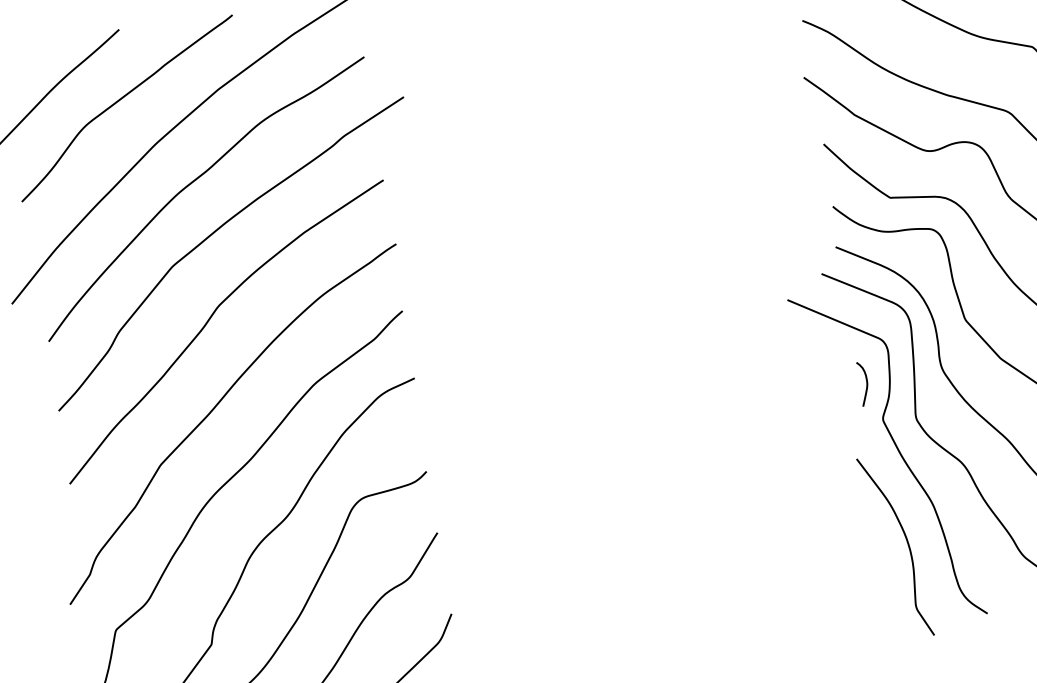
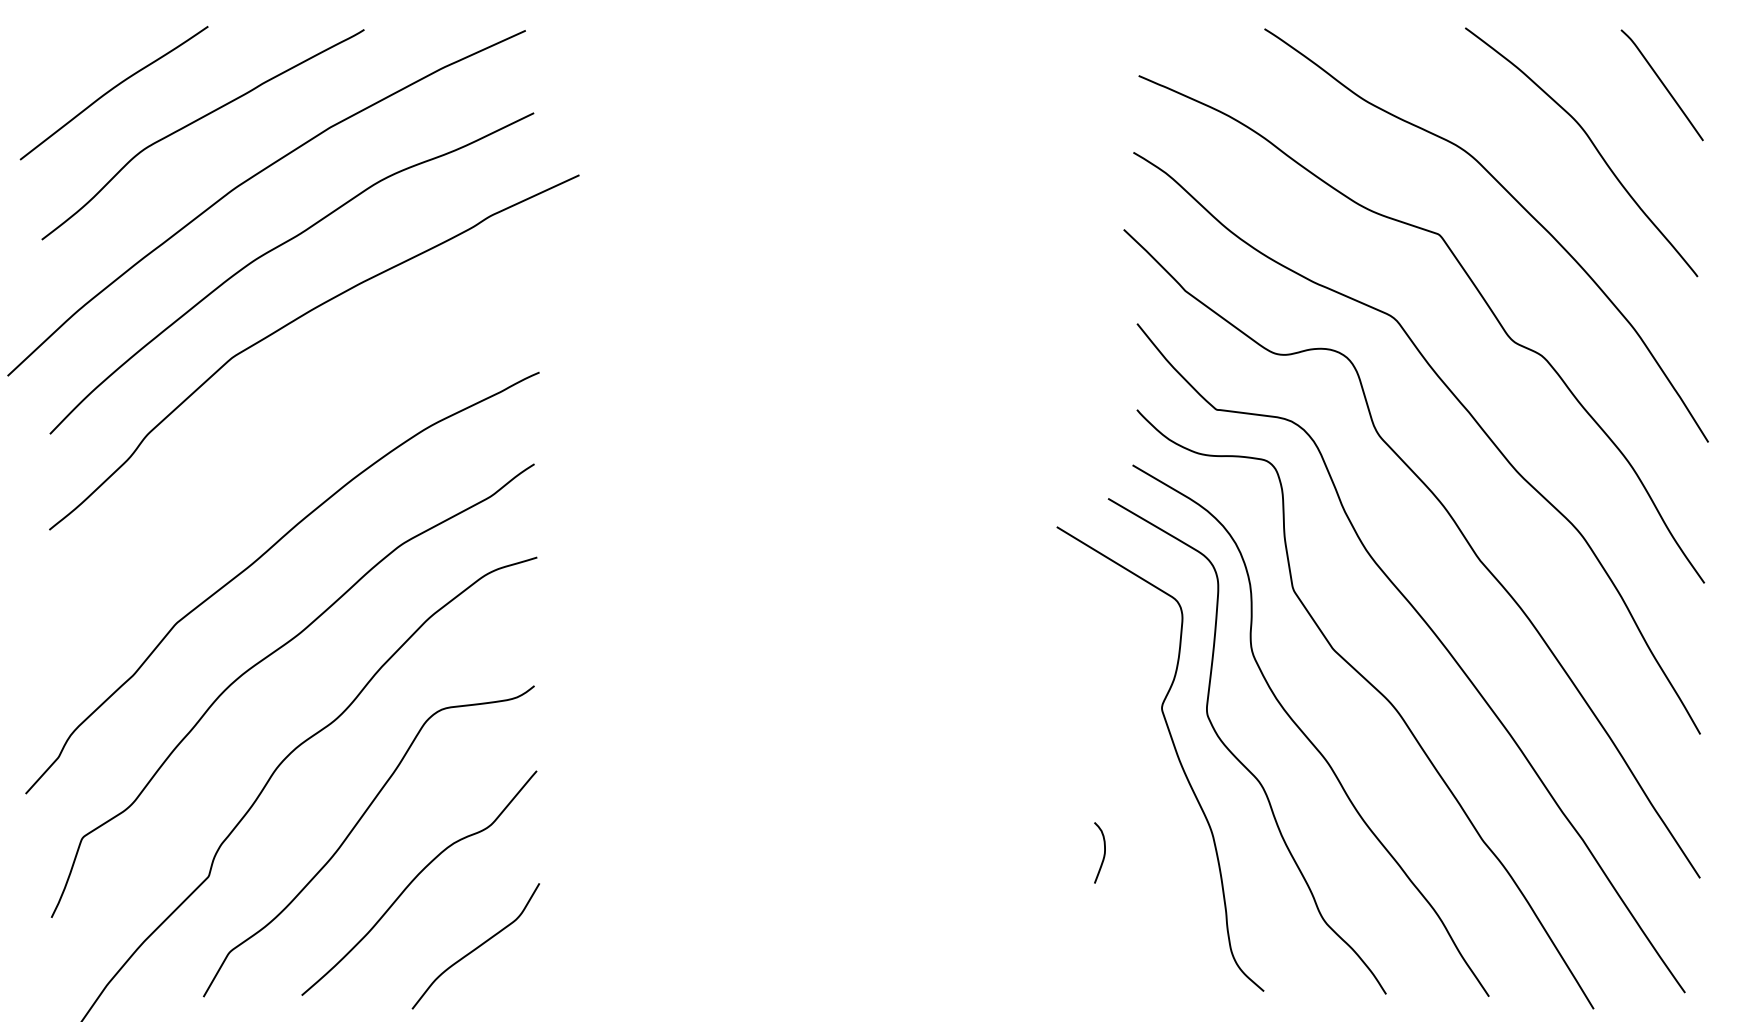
curve: (210, 319) -> (272, 436), removed
curve: (866, 384) -> (1103, 854), moved
curve: (907, 542) -> (1169, 879), removed

